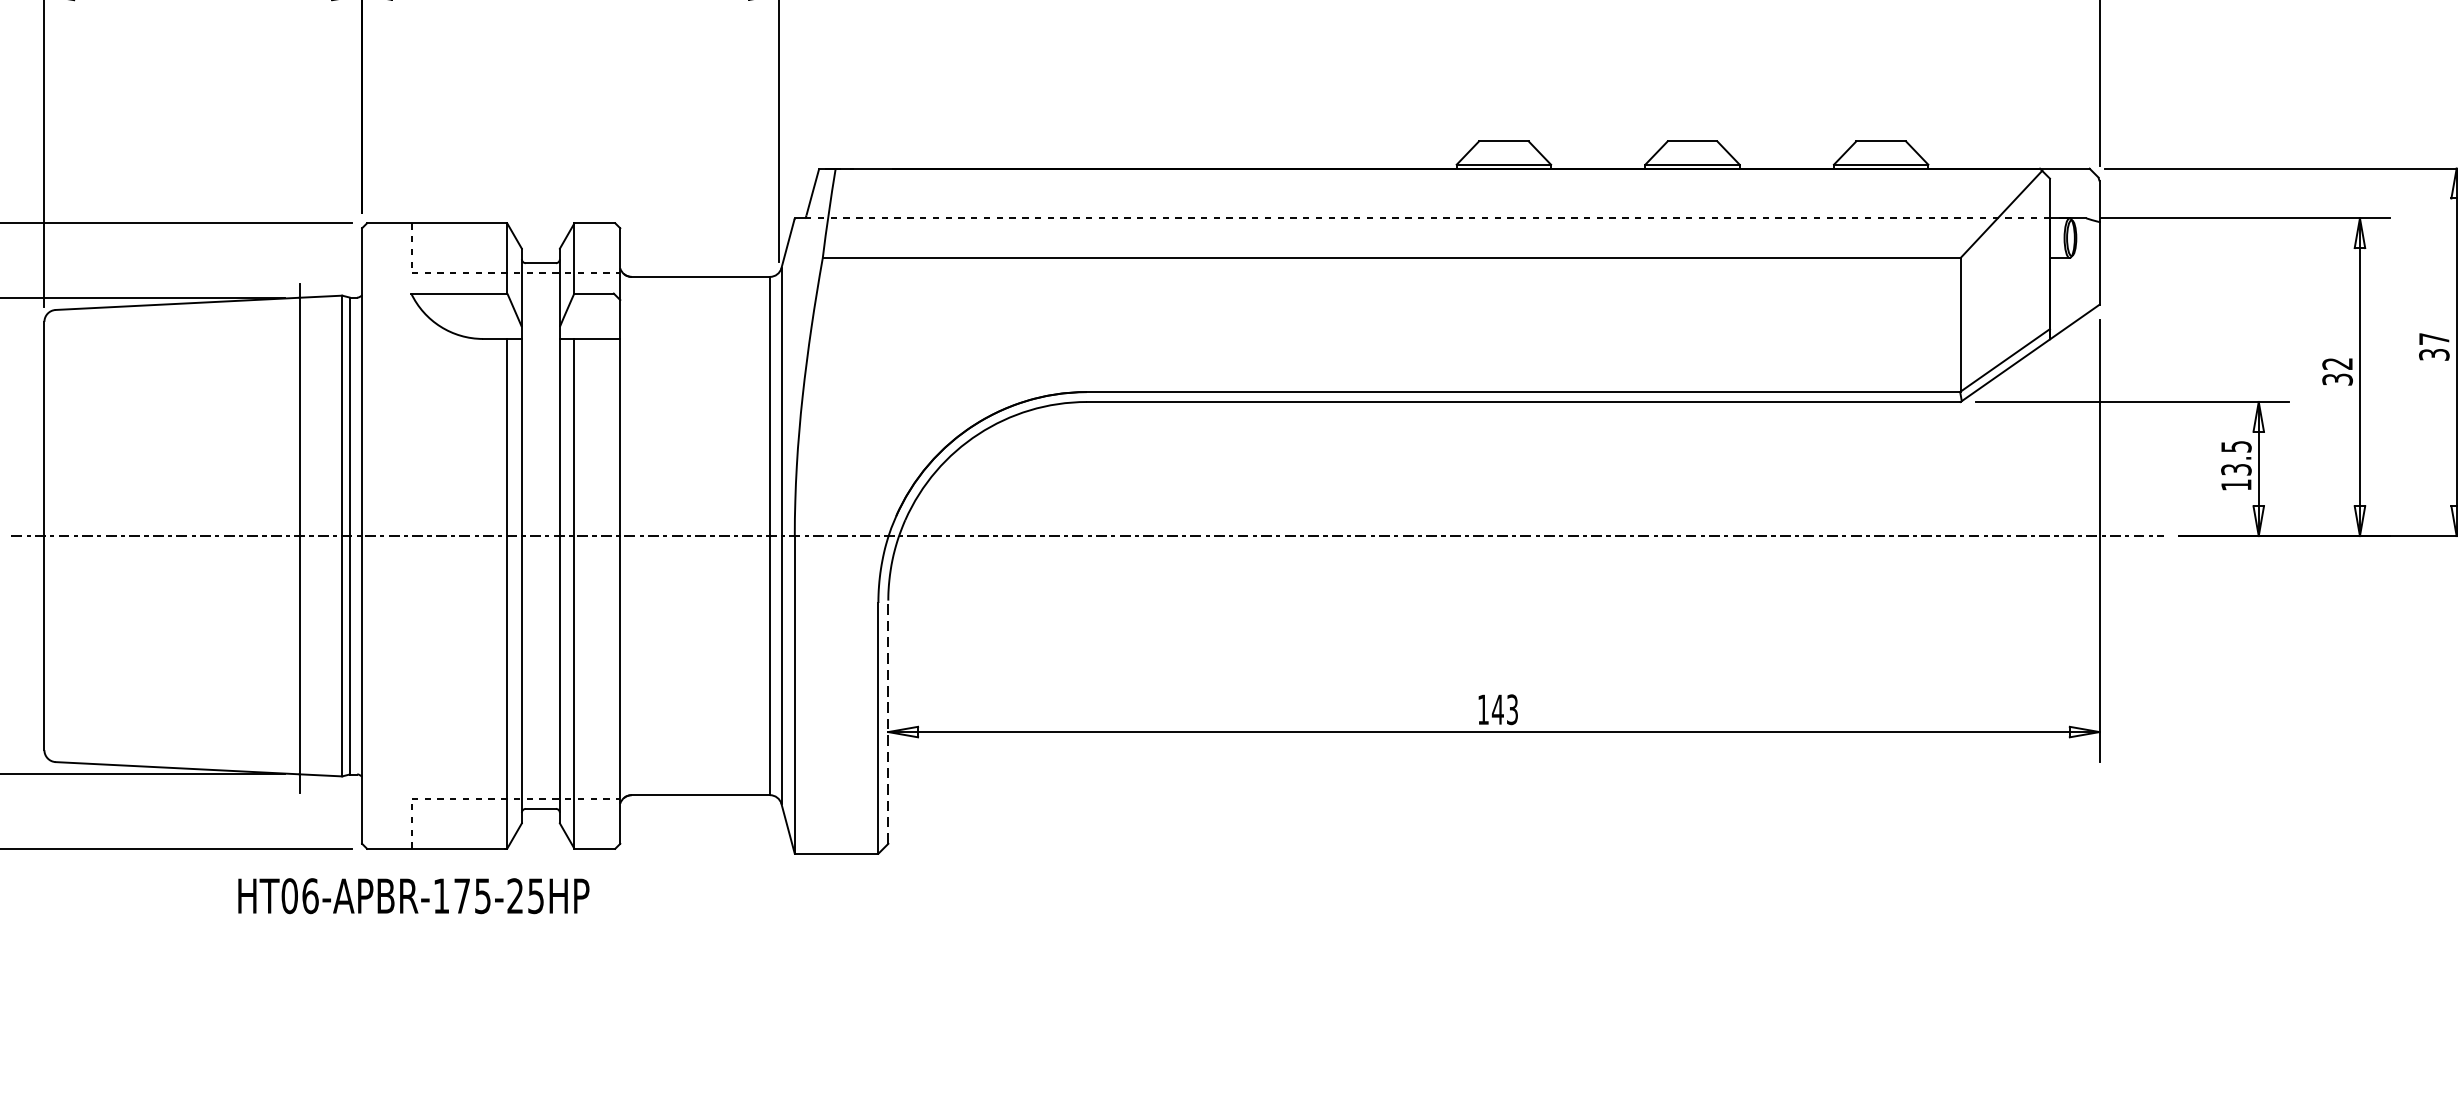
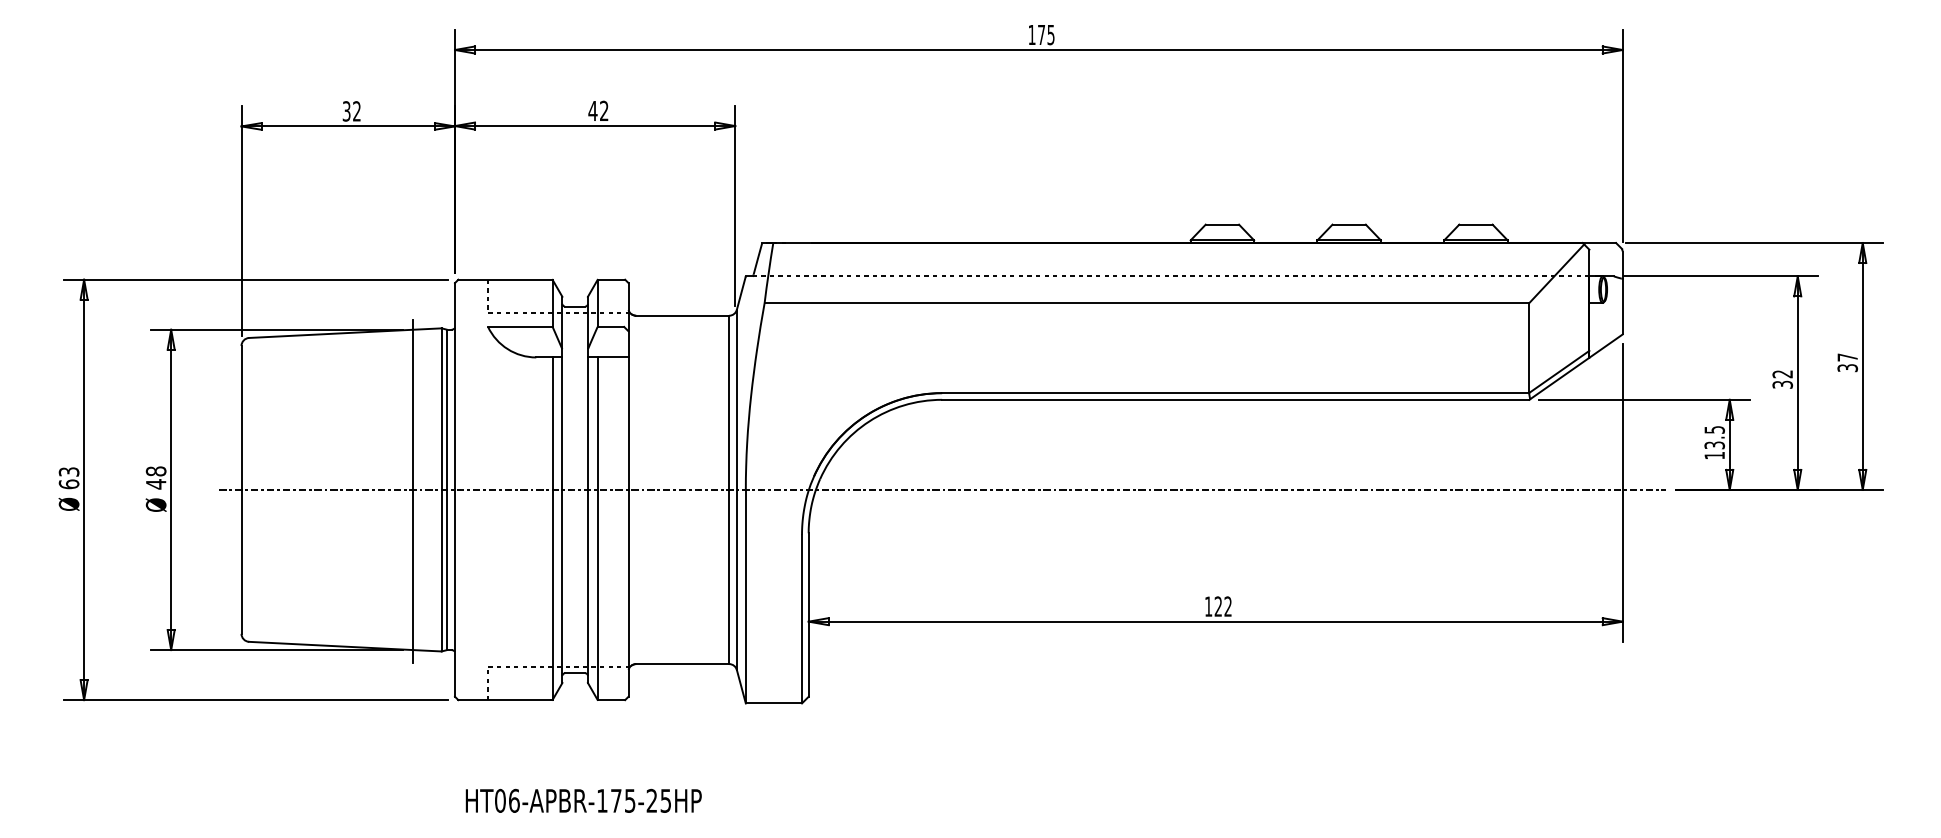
text: (1504, 709) -> (1222, 606), 143 -> 122
line: (888, 722) -> (808, 615), dashed -> solid
text: (413, 895) -> (583, 800), moved

